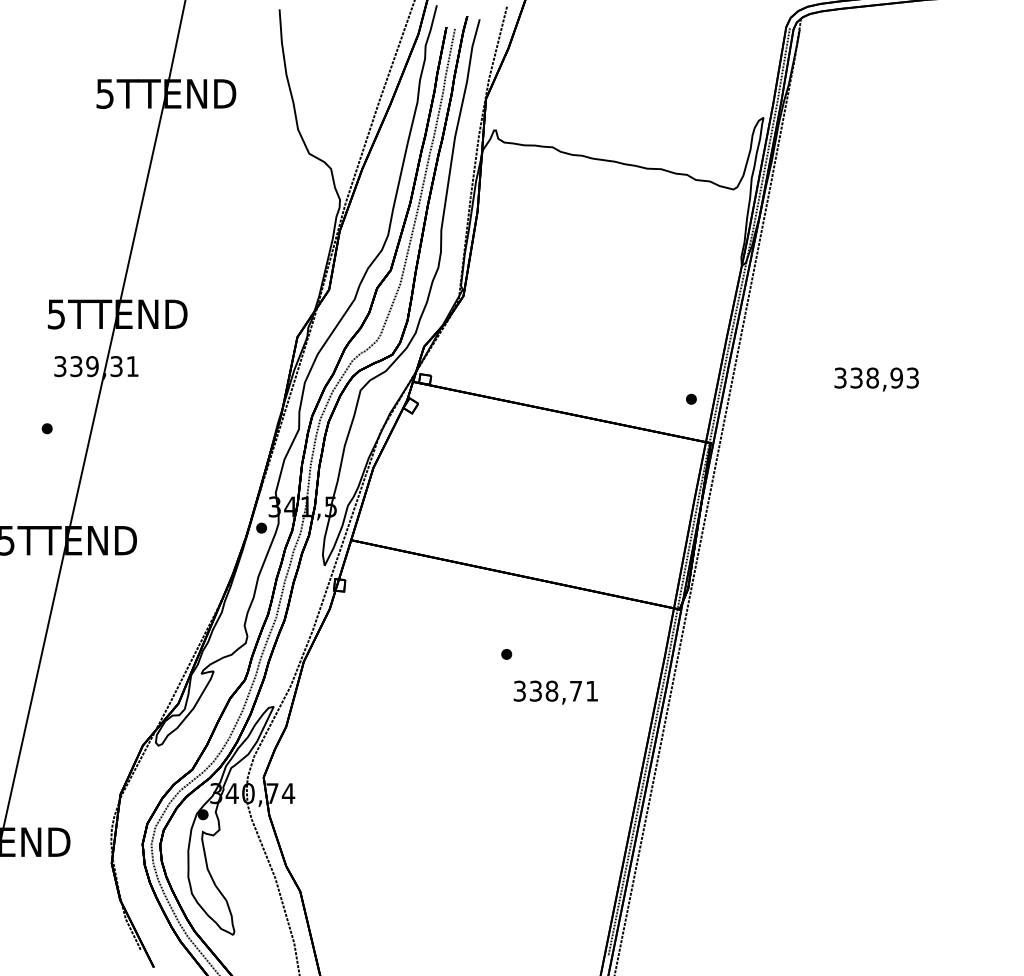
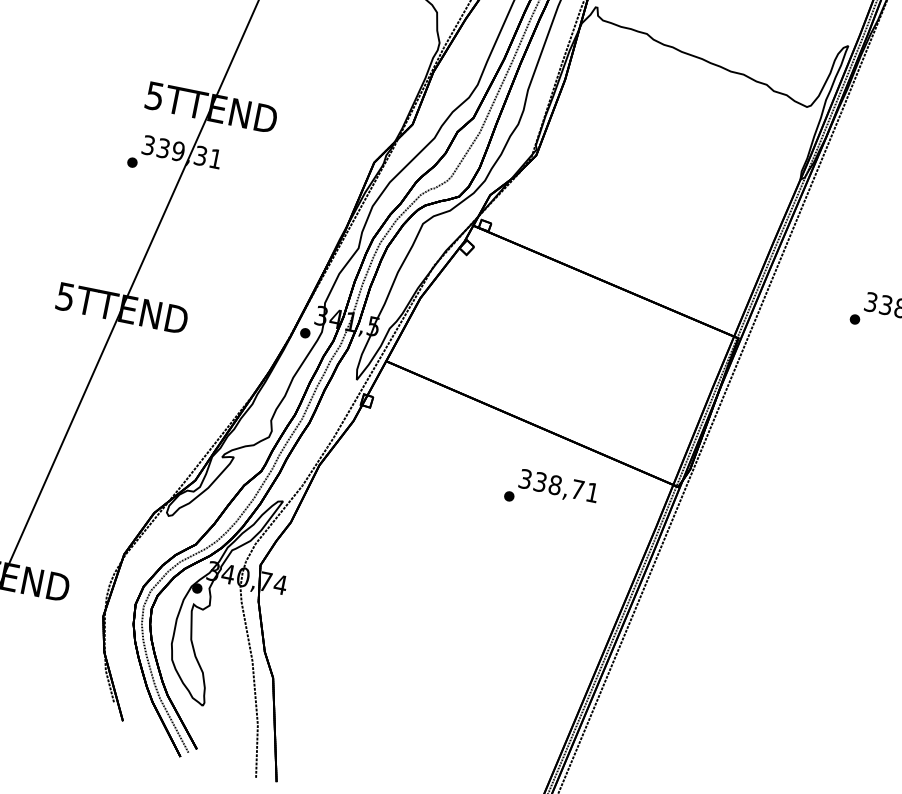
part: (691, 398) -> (855, 318), moved
part: (46, 428) -> (131, 162), moved
text: (555, 692) -> (558, 487), moved

